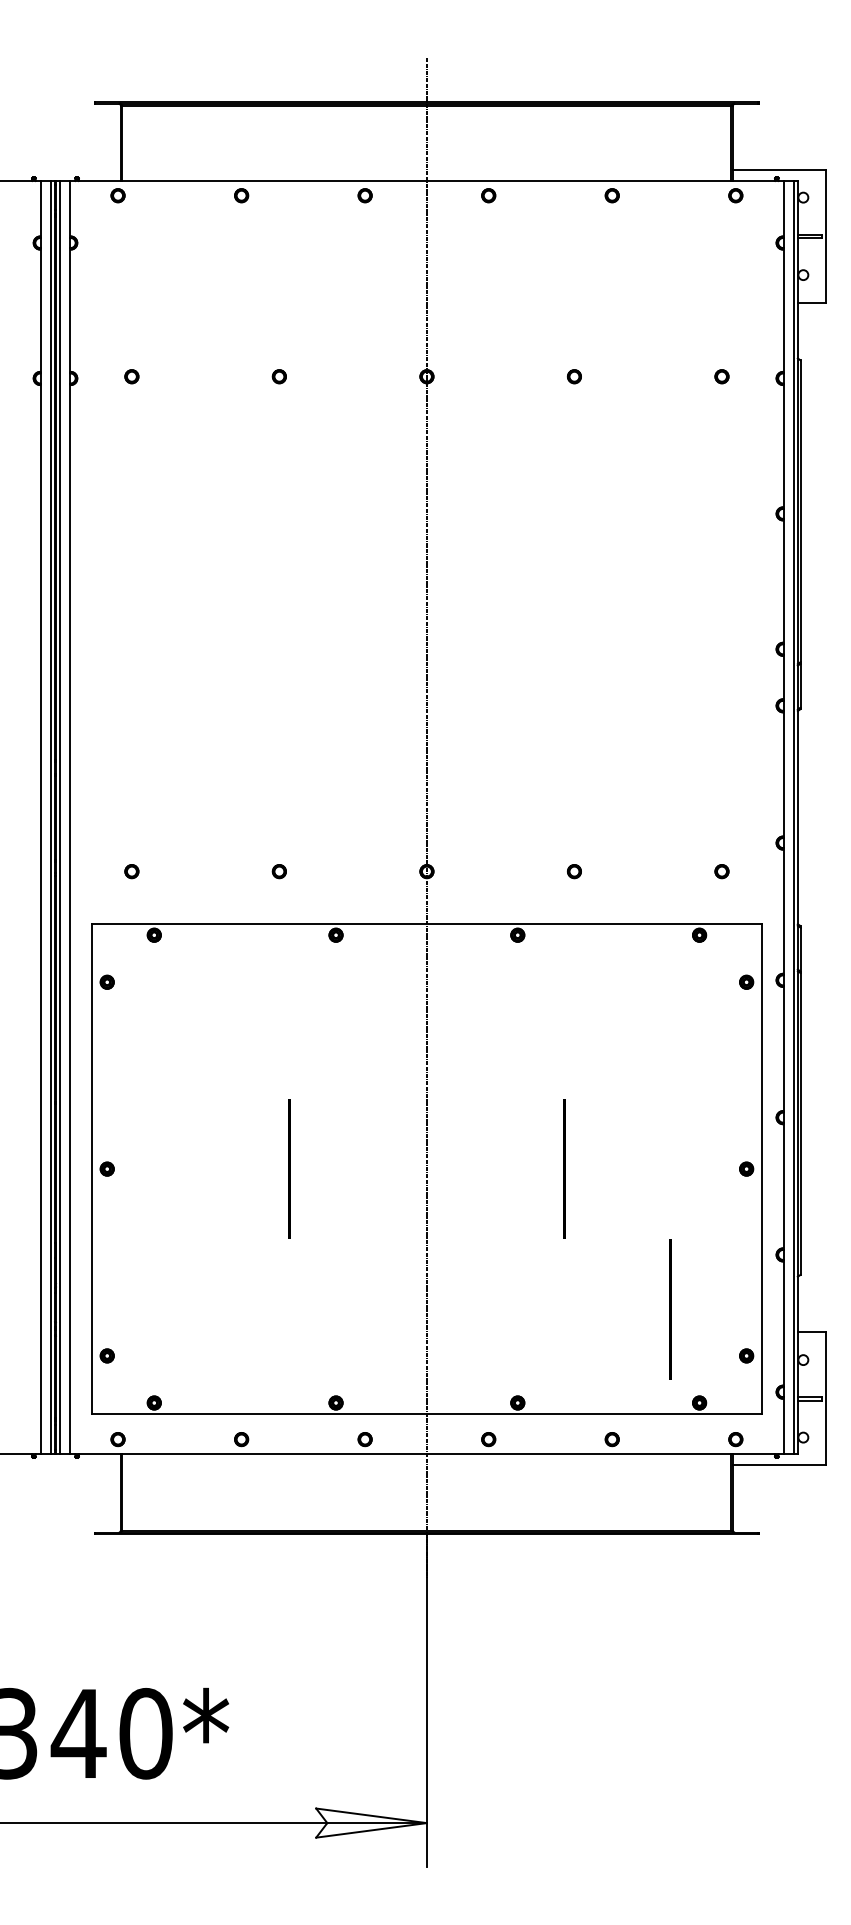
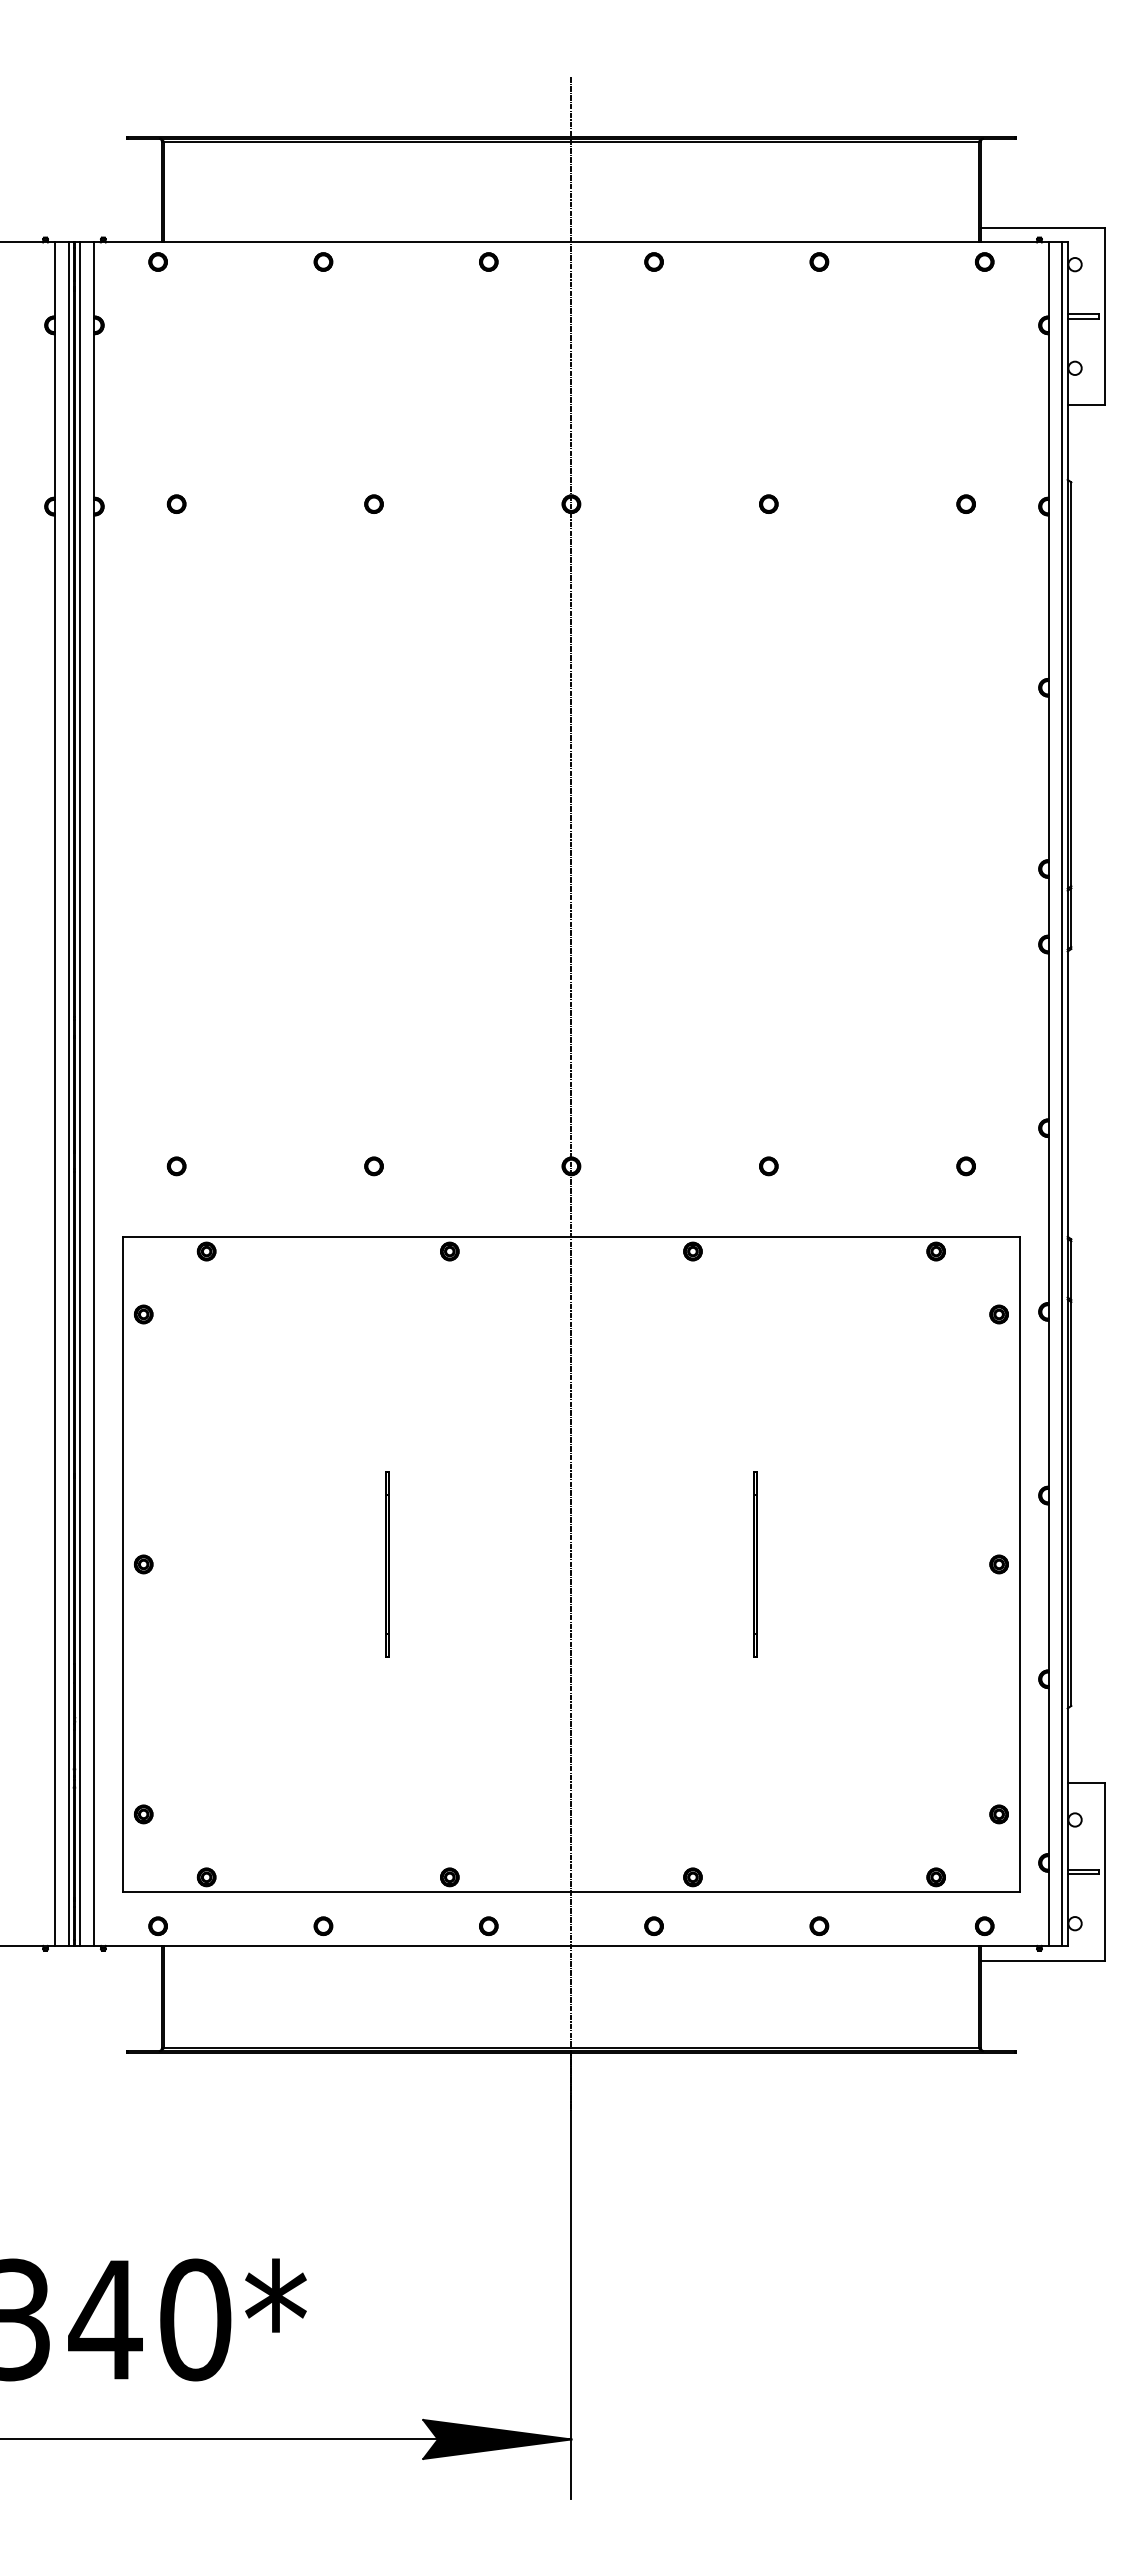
line: (669, 1309) -> (896, 1752), removed
fill: (371, 1822) -> (497, 2438), added

